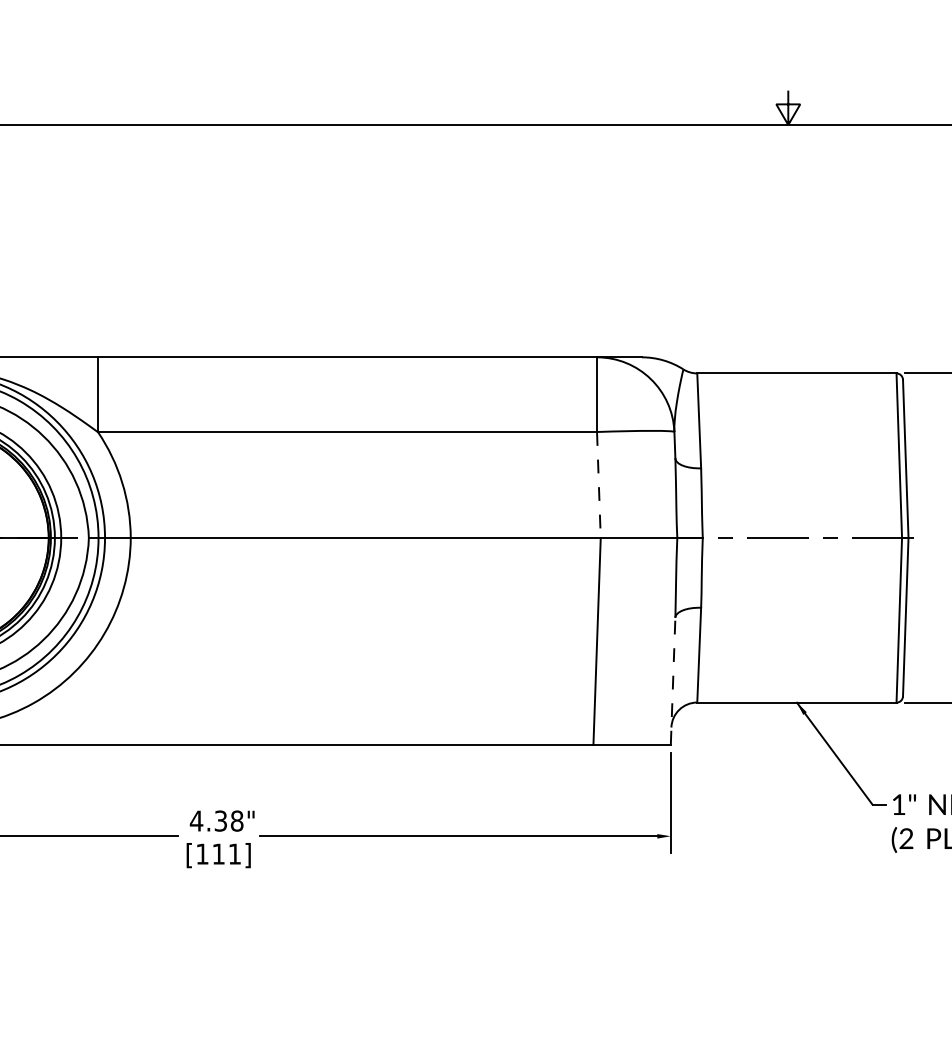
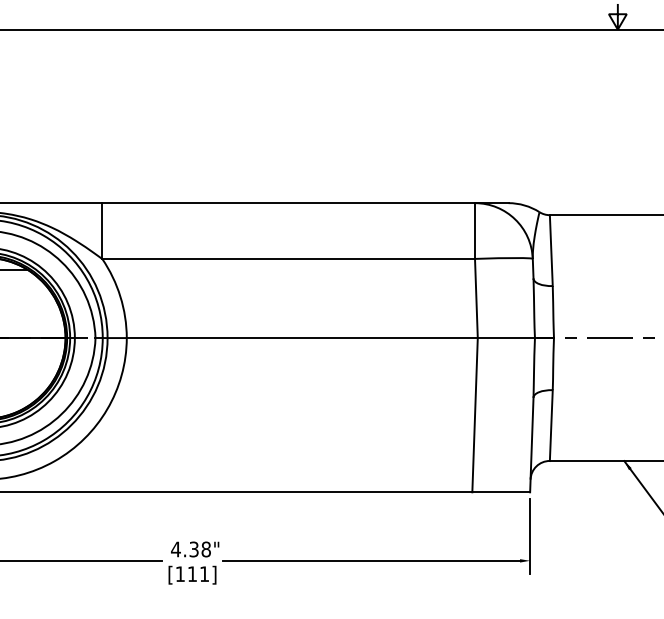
line: (598, 485) -> (476, 298), dashed -> solid
line: (673, 680) -> (532, 444), dashed -> solid

